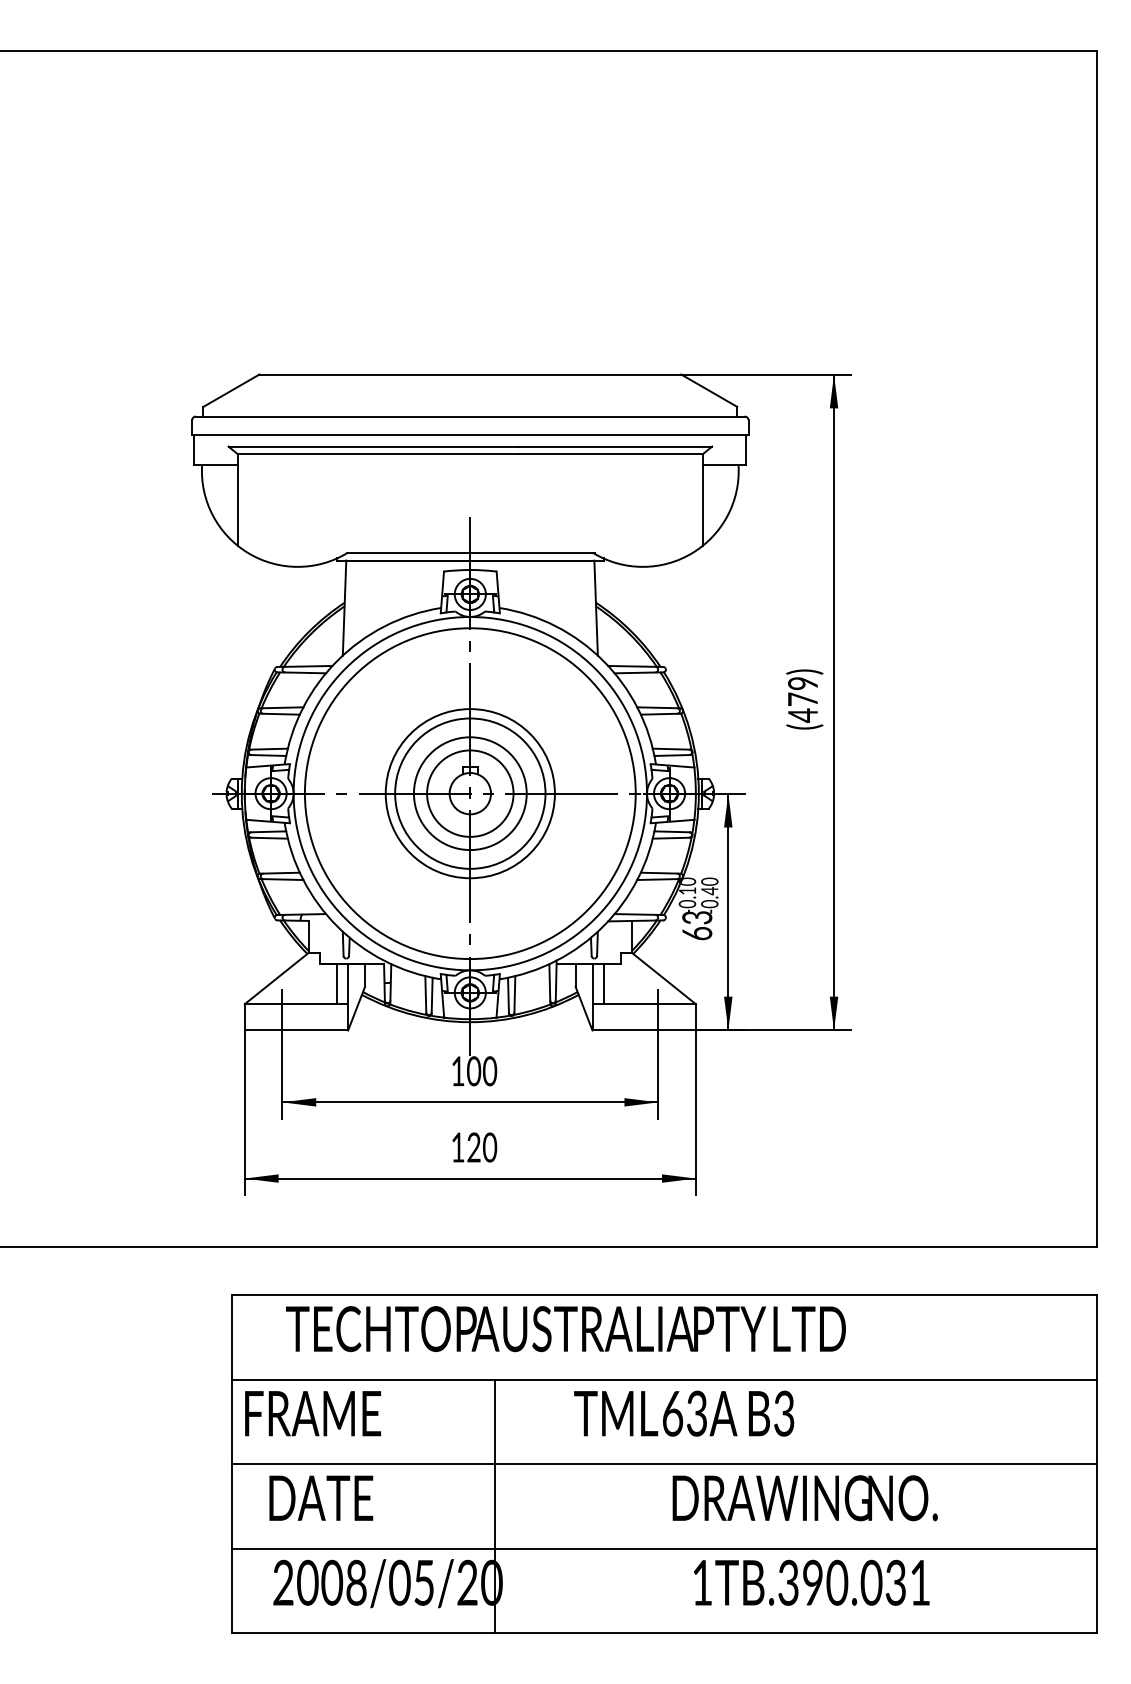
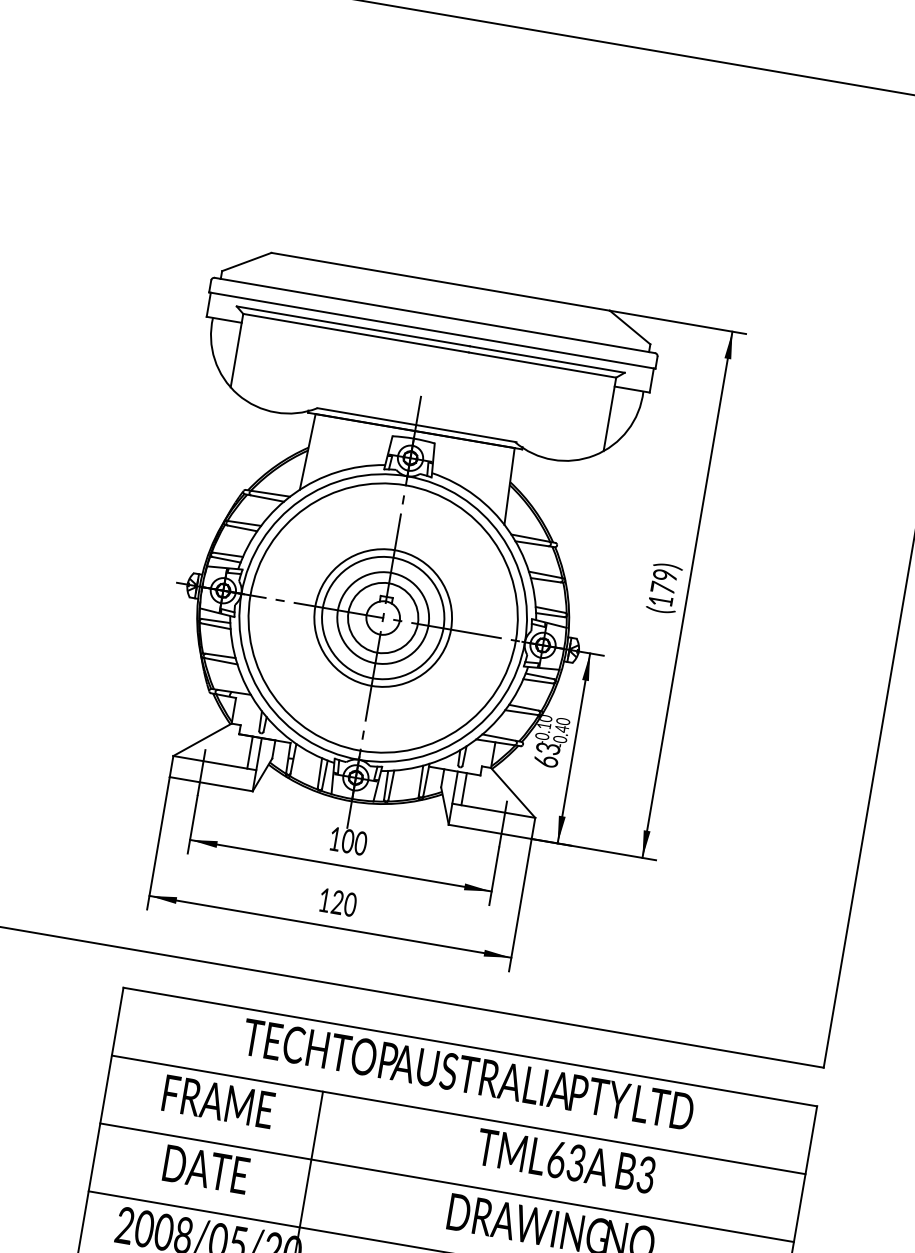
text: (802, 715) -> (660, 600), (479) -> (179)
text: (565, 1329) -> (467, 1074), moved
text: (313, 1413) -> (218, 1101), moved
text: (684, 1413) -> (566, 1161), moved
text: (321, 1497) -> (206, 1169), moved

